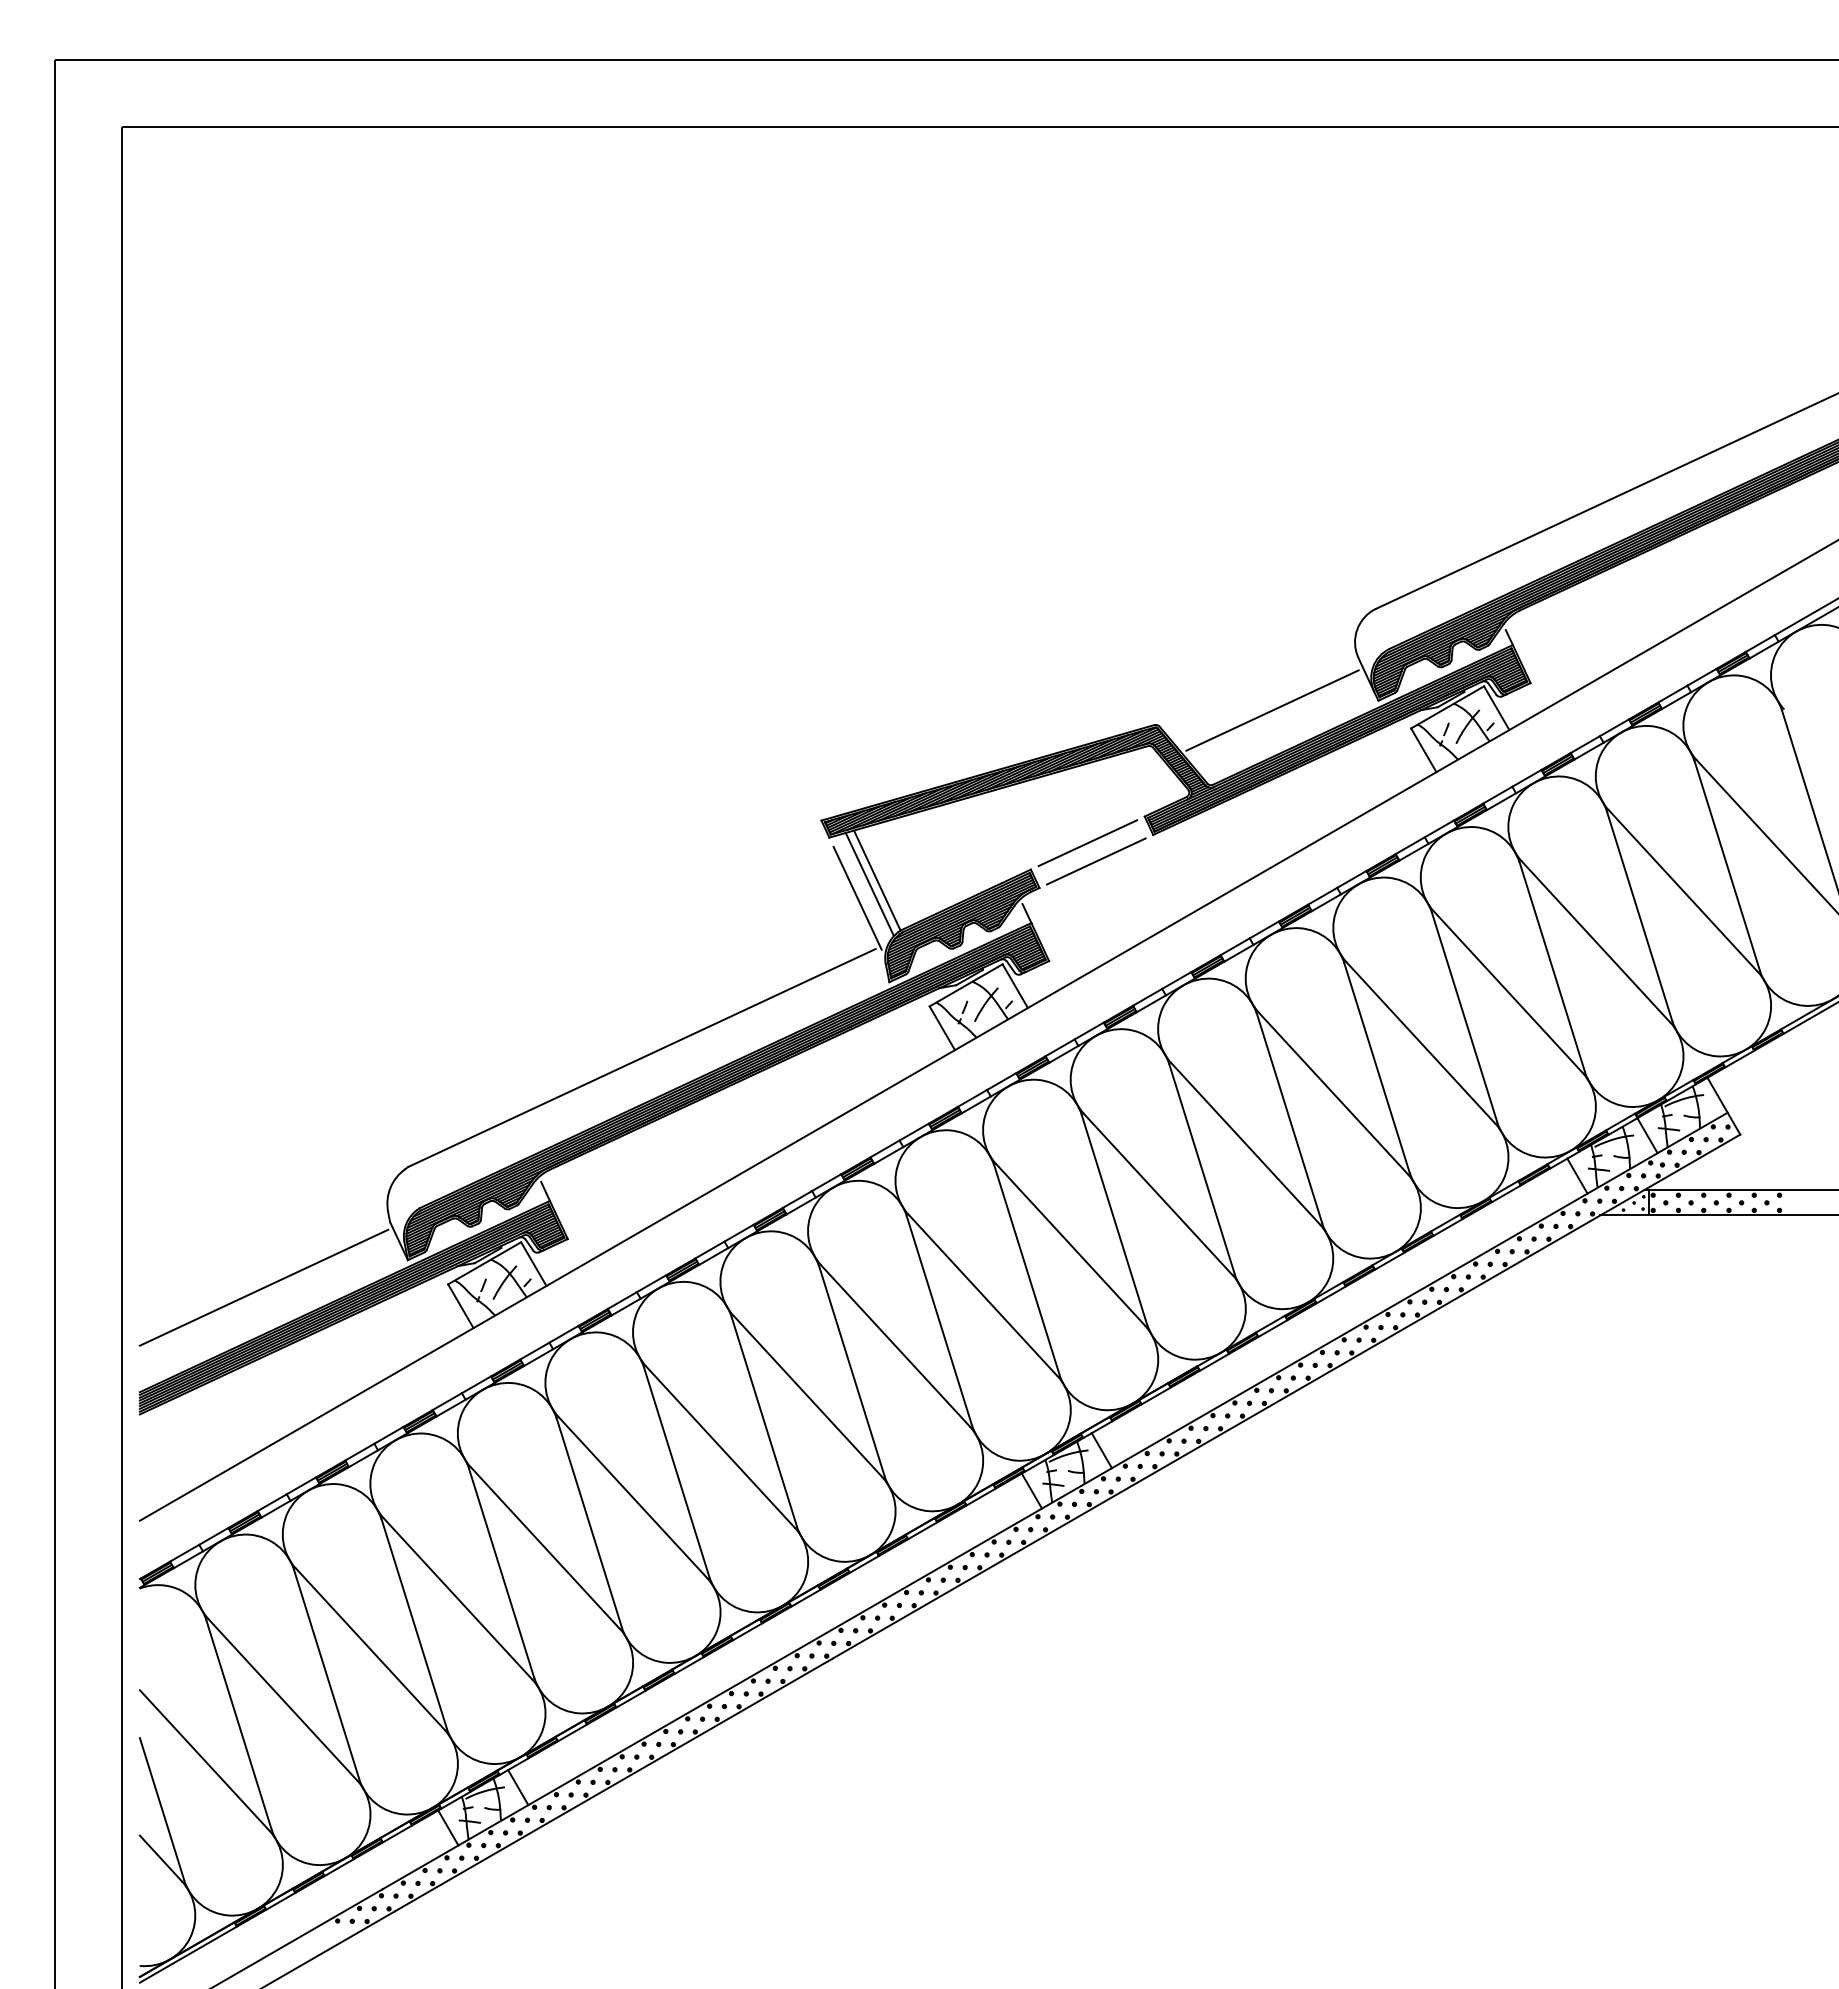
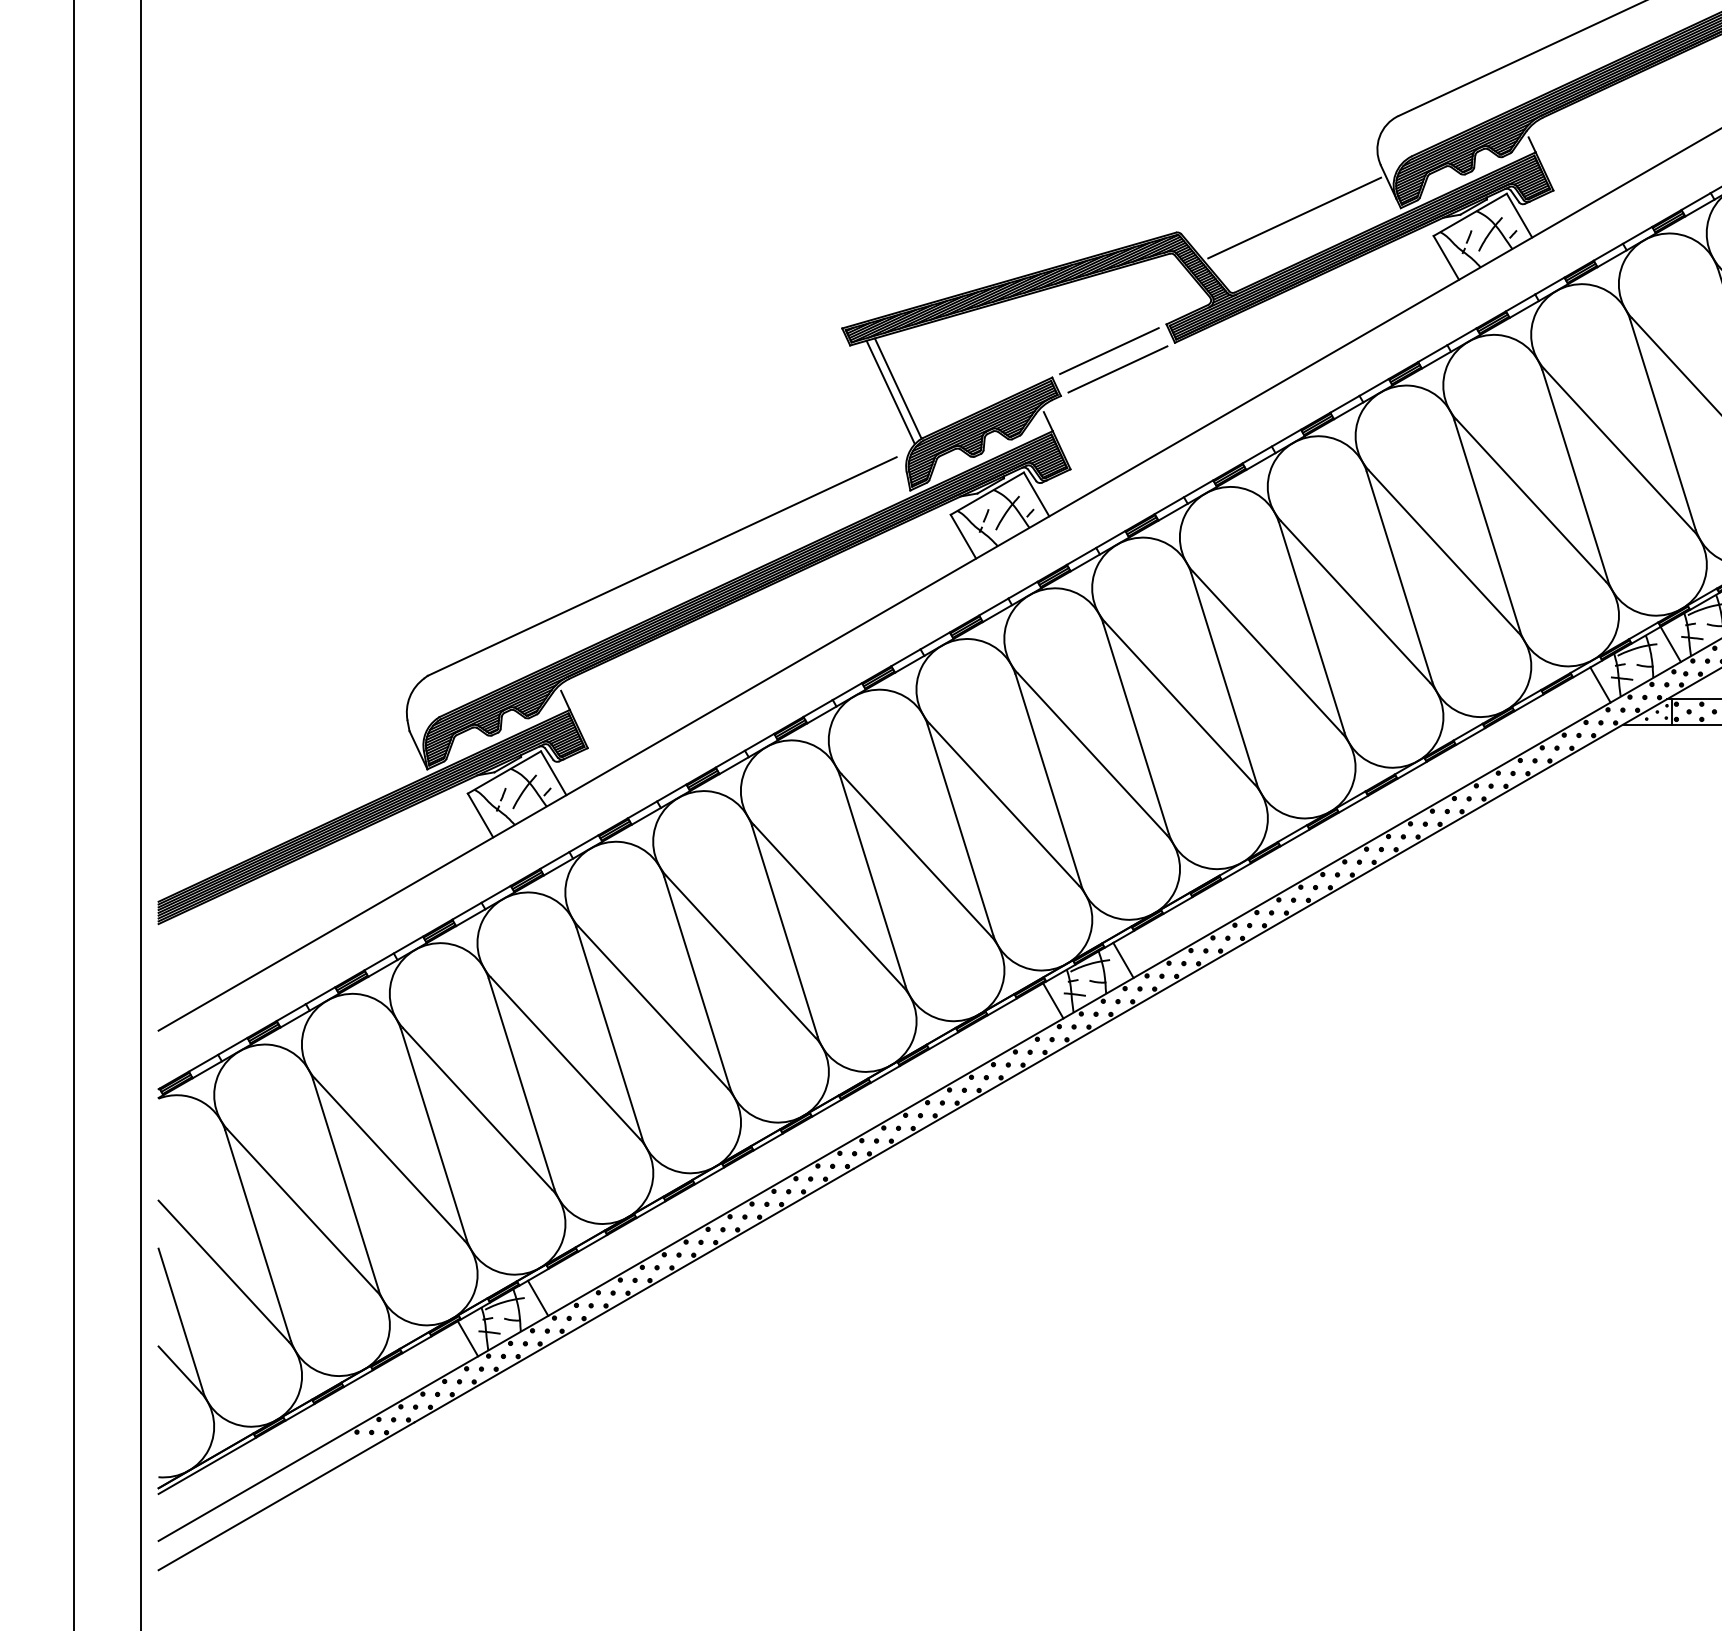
line: (857, 897) -> (878, 405), removed
line: (263, 1287) -> (282, 796), removed

